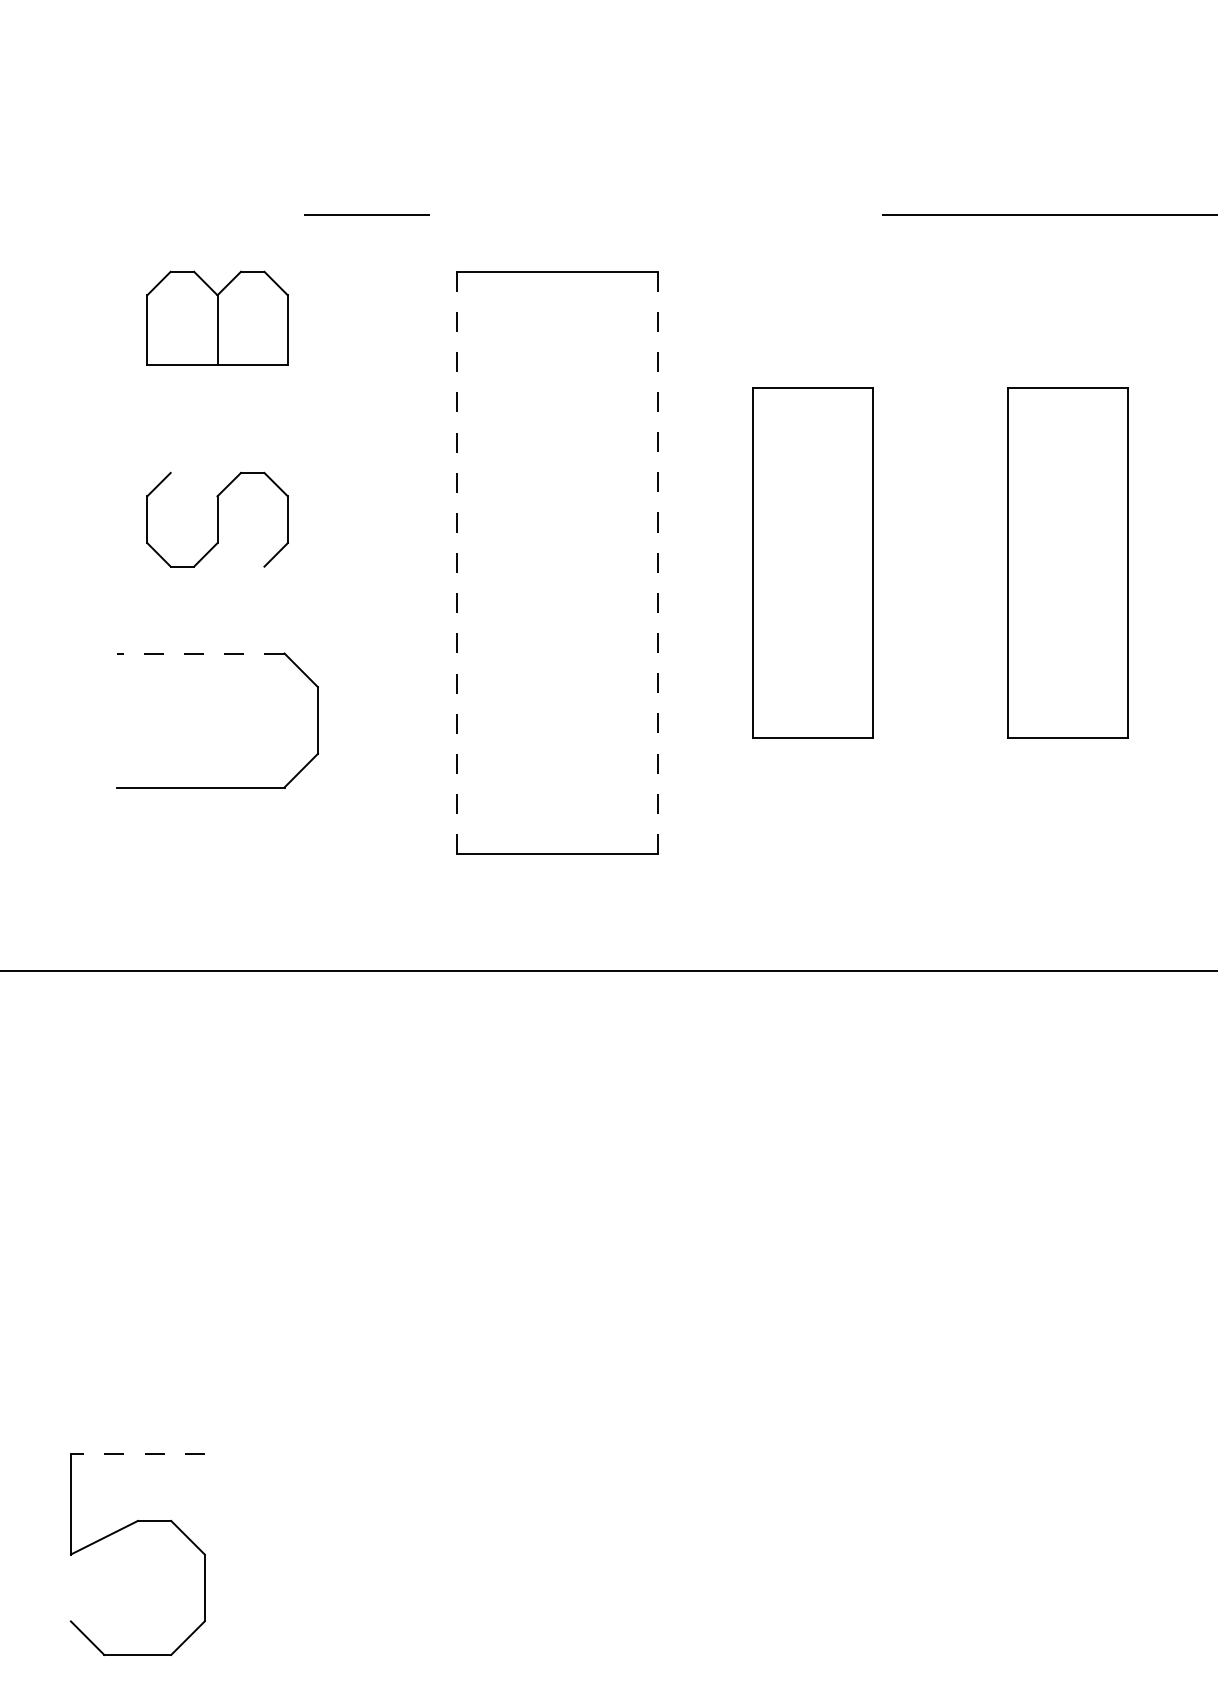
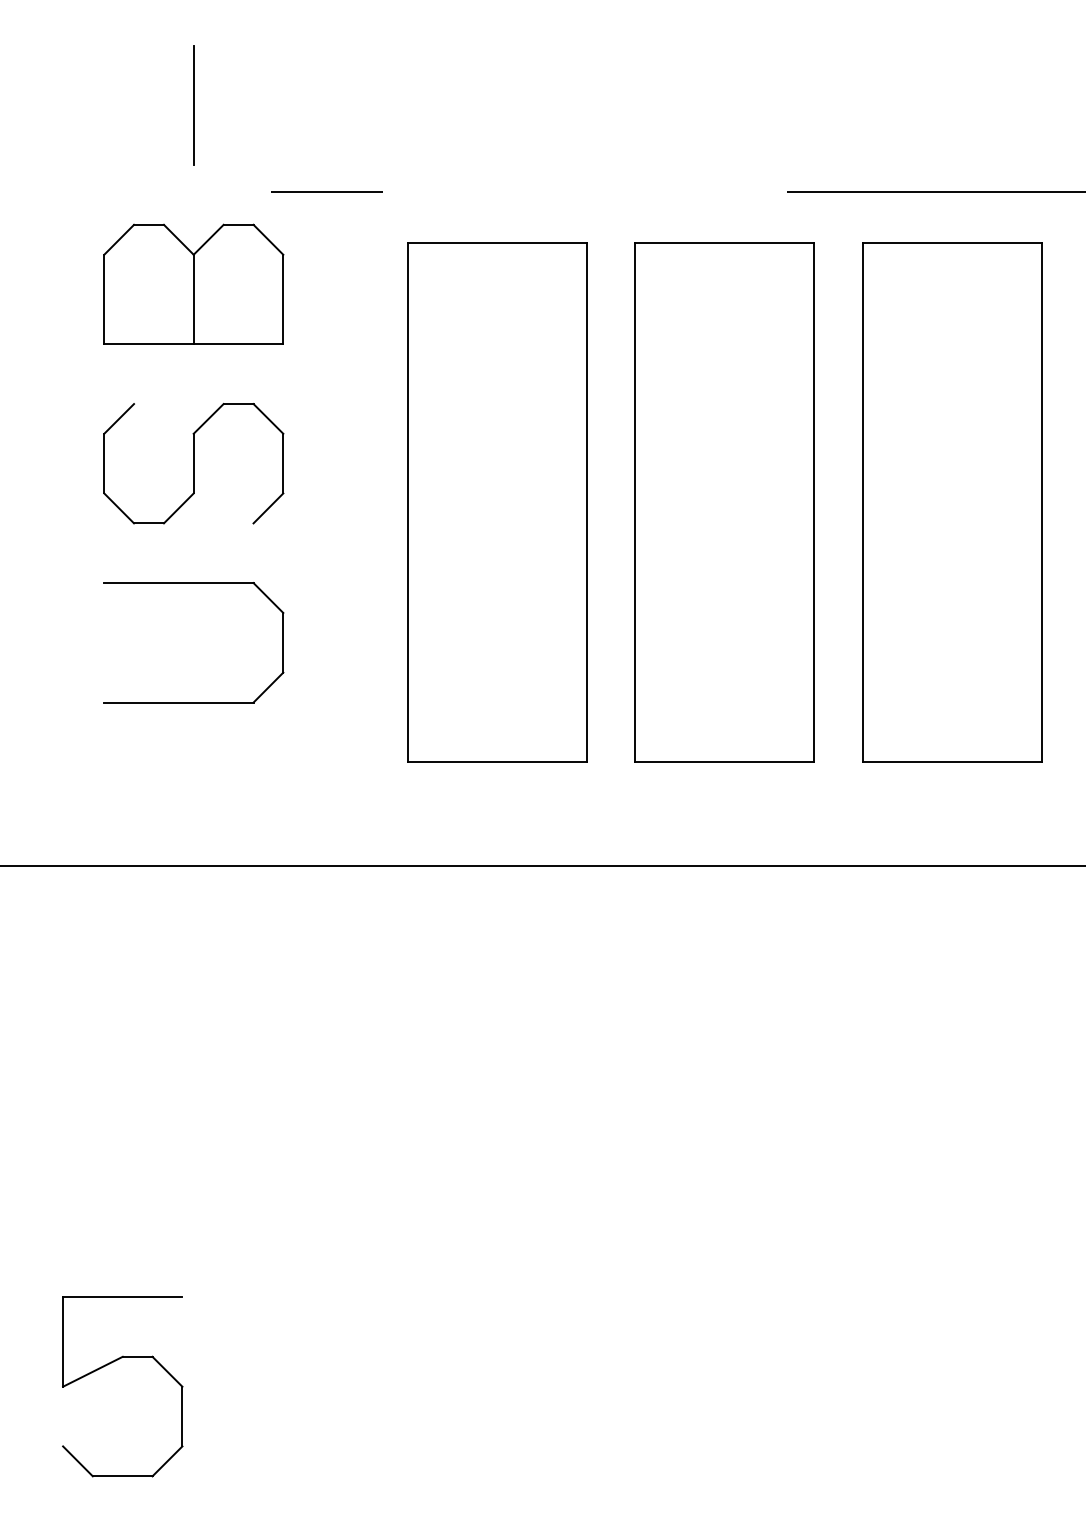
line: (217, 118) -> (193, 105), added
part: (217, 317) -> (193, 283), size x1.43
part: (217, 519) -> (193, 463), size x1.43
line: (457, 563) -> (407, 502), dashed -> solid
line: (657, 563) -> (586, 502), dashed -> solid
part: (812, 563) -> (724, 502), size x1.67
part: (1068, 563) -> (952, 502), size x1.67
line: (200, 654) -> (178, 583), dashed -> solid
line: (137, 1454) -> (122, 1297), dashed -> solid

